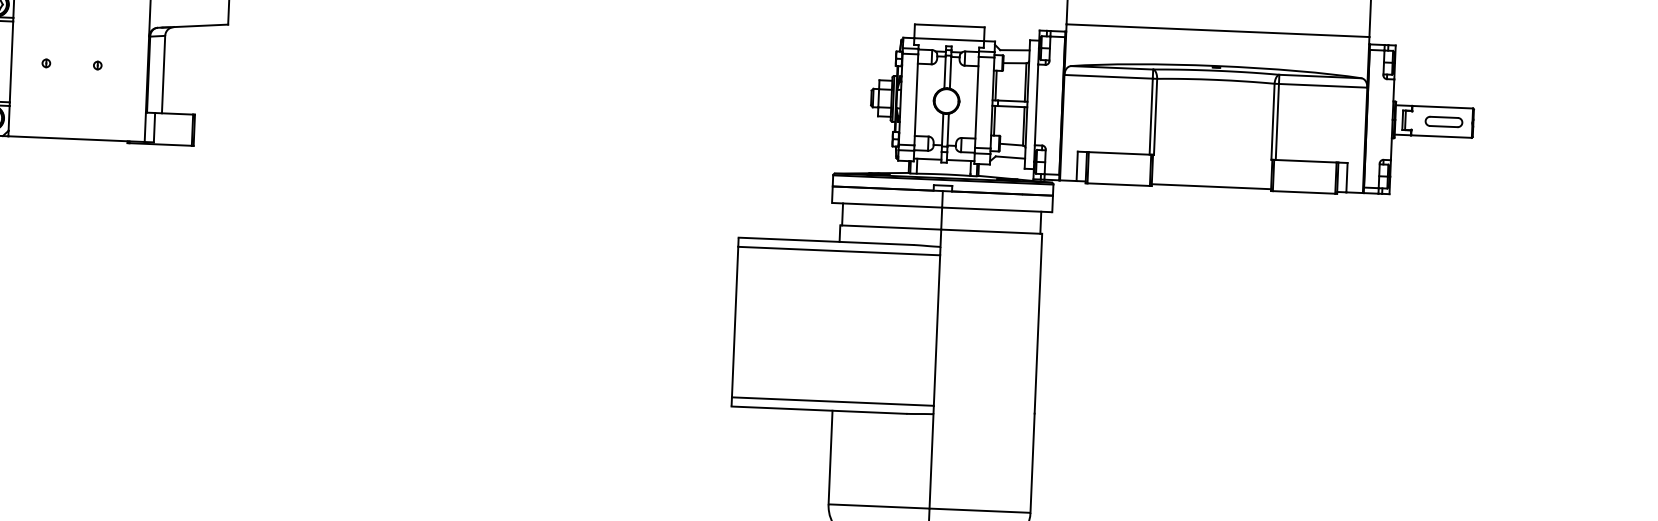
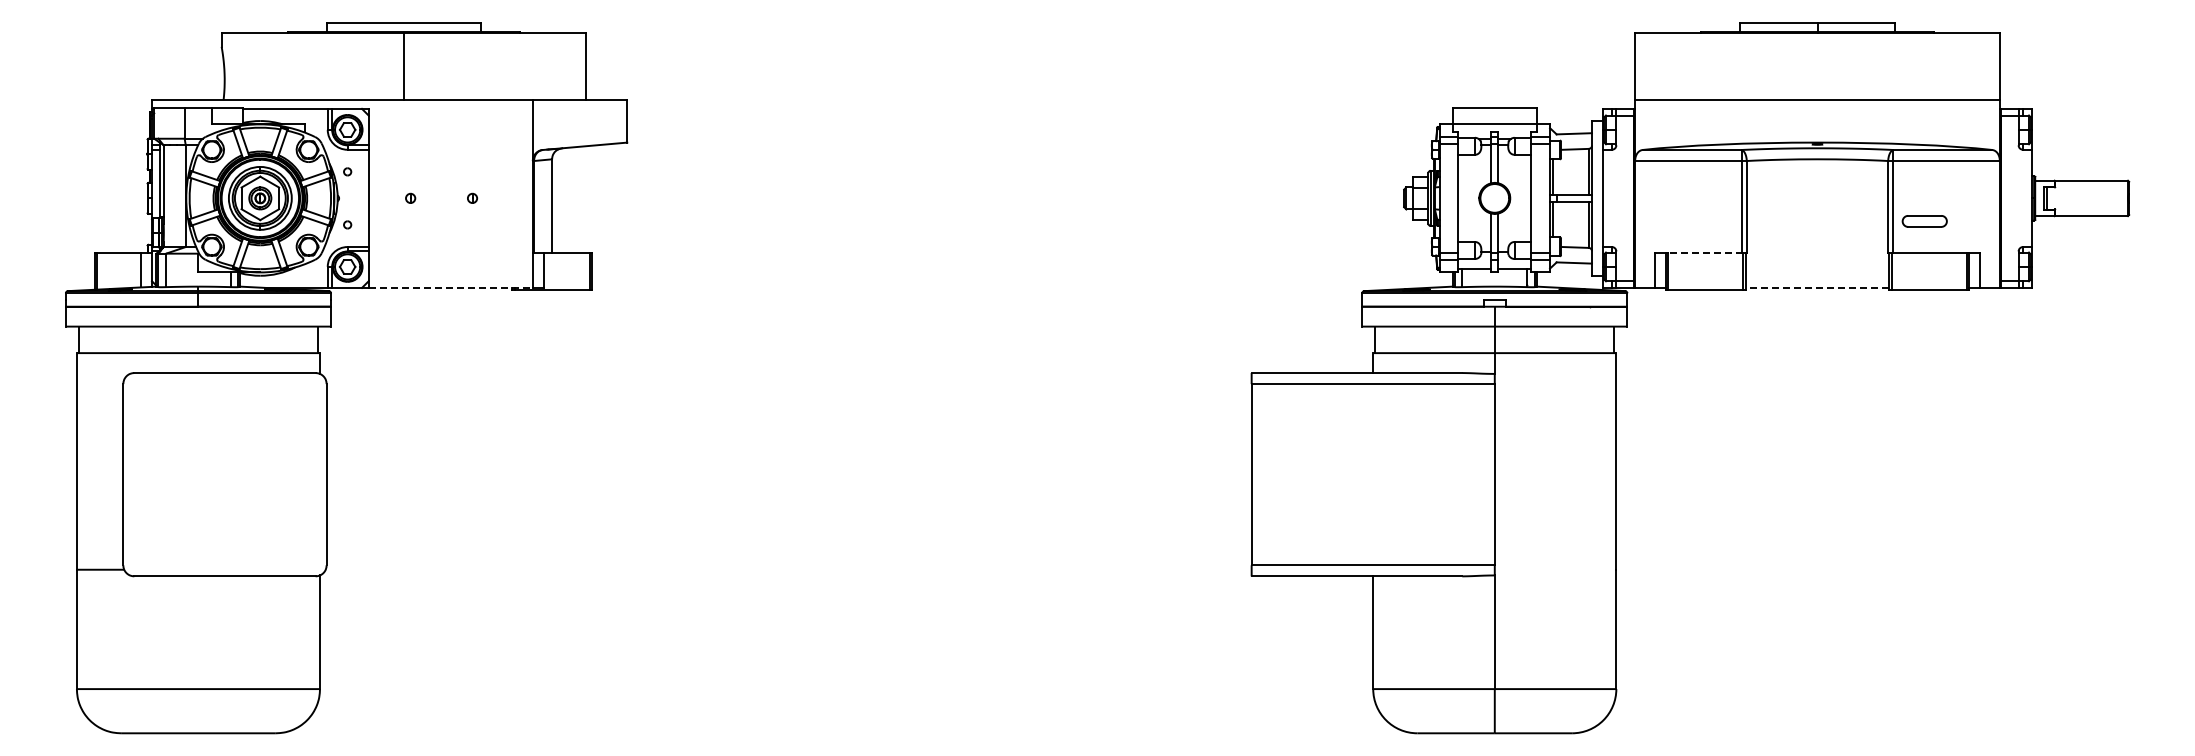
part: (1443, 122) -> (1924, 221), moved
line: (77, 138) -> (451, 287), solid -> dashed
line: (1119, 153) -> (1705, 252), solid -> dashed
line: (1211, 186) -> (1817, 287), solid -> dashed

